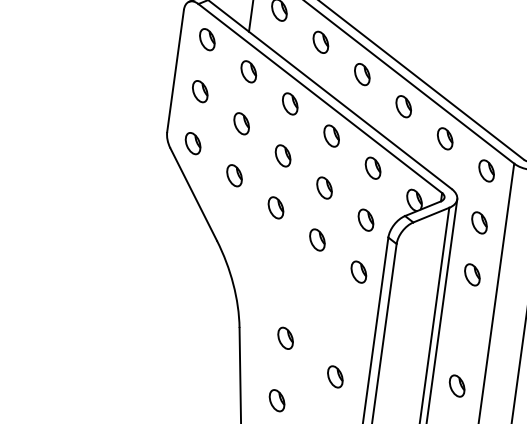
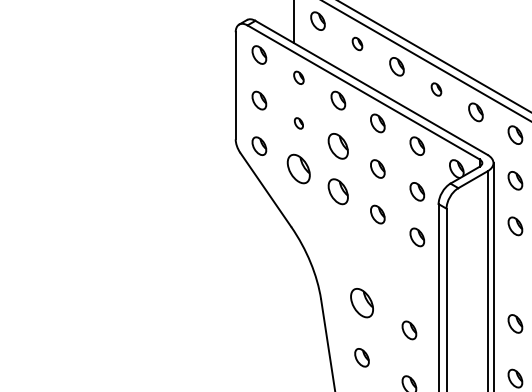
part: (320, 41) -> (357, 43), size x0.7
part: (248, 71) -> (298, 77), size x0.7
part: (403, 106) -> (436, 89), size x0.7
part: (241, 123) -> (298, 123), size x0.6
part: (283, 155) -> (338, 145), size x1.4
part: (234, 175) -> (298, 168), size x1.6
part: (276, 207) -> (338, 191), size x1.4
part: (285, 337) -> (361, 302), size x1.6

